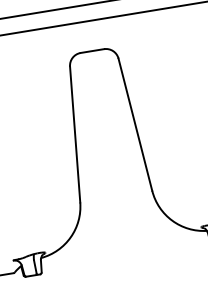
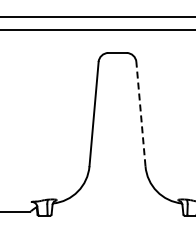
line: (134, 123) -> (140, 113), solid -> dashed

